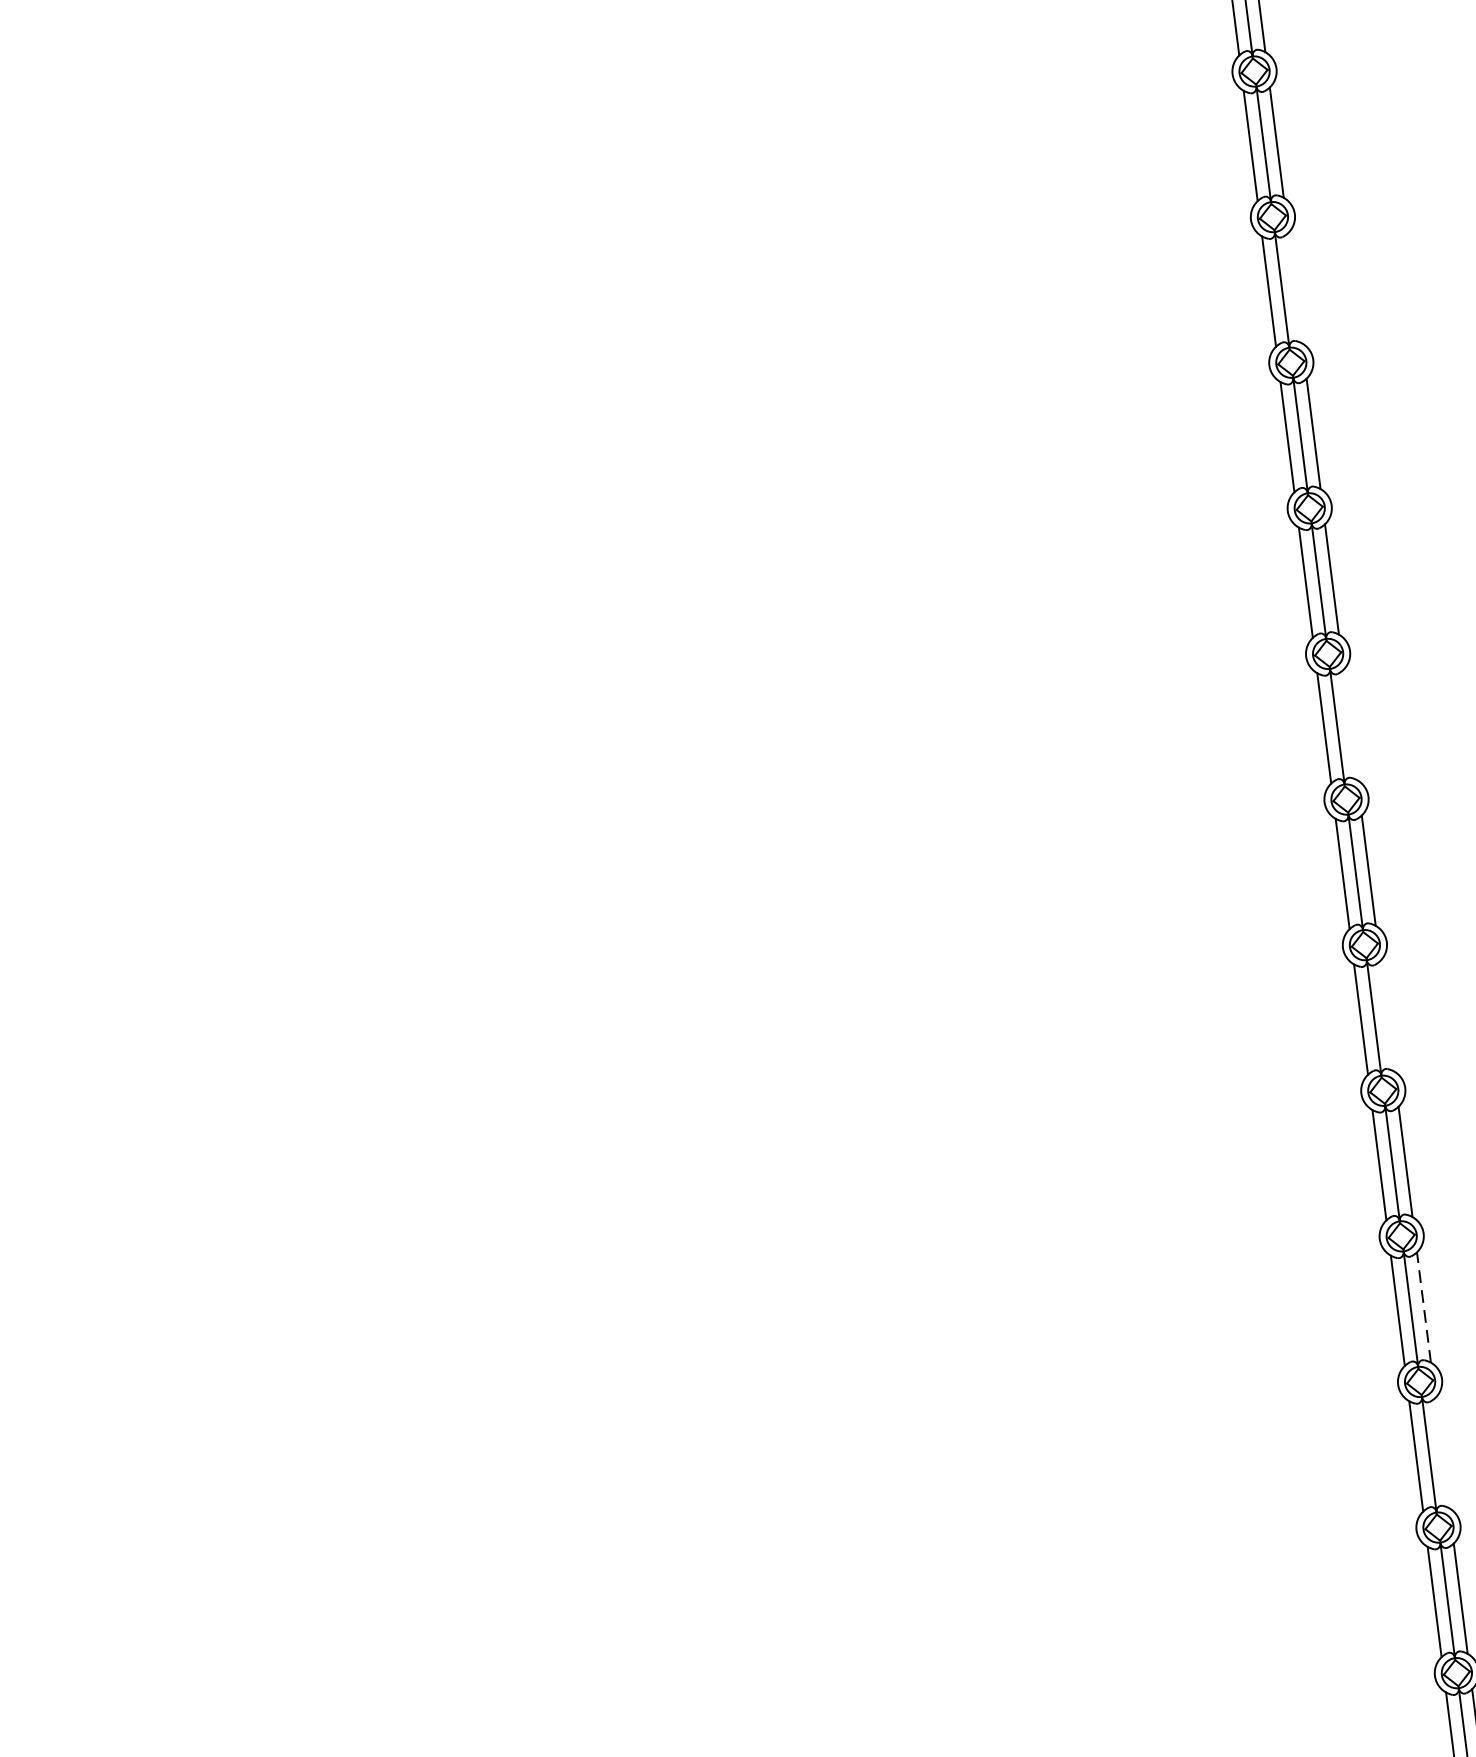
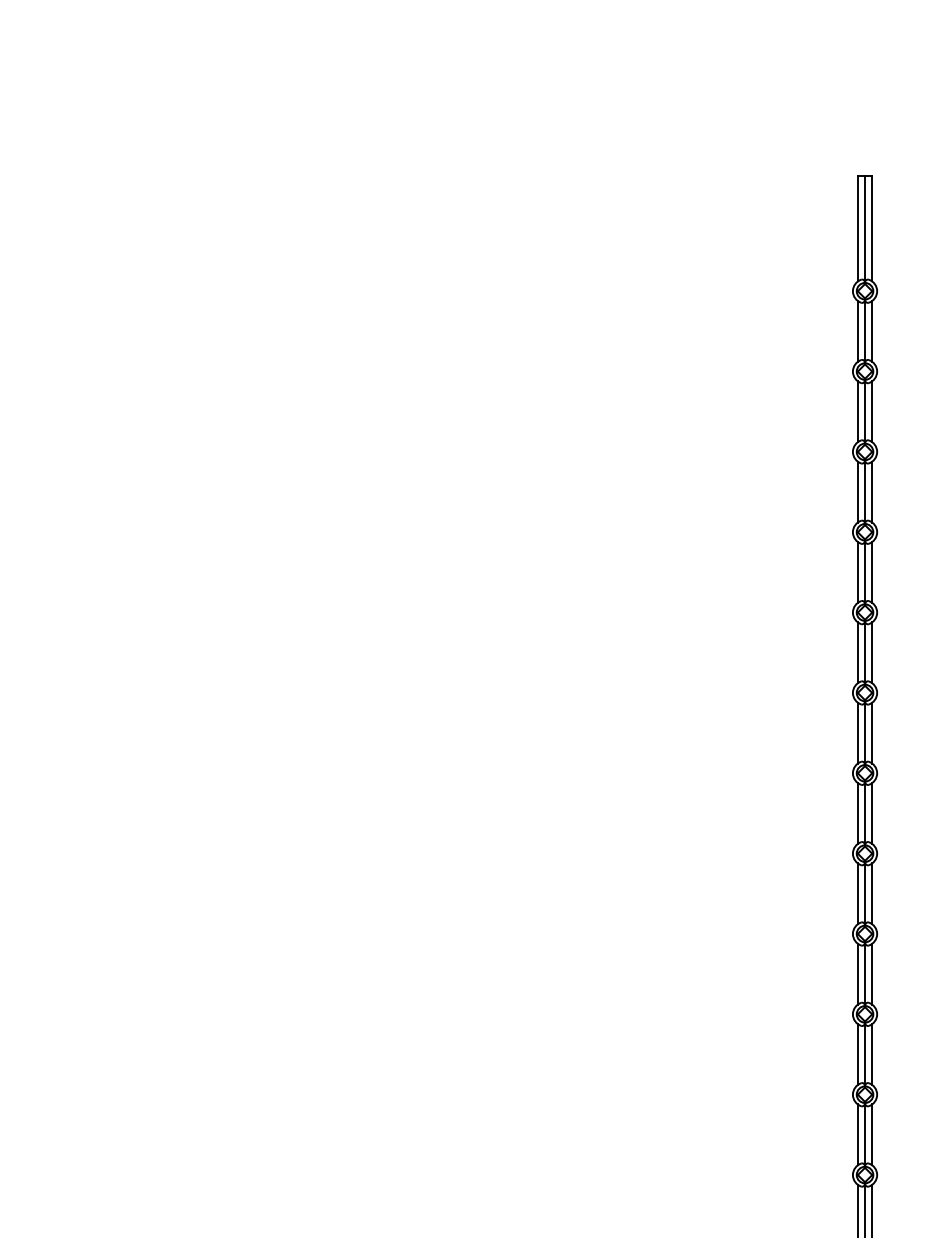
line: (1295, 287) -> (872, 491), added
line: (1350, 723) -> (872, 732), added
line: (1387, 1015) -> (872, 893), added
line: (1424, 1307) -> (872, 1054), dashed -> solid
line: (1442, 1452) -> (872, 1134), added

